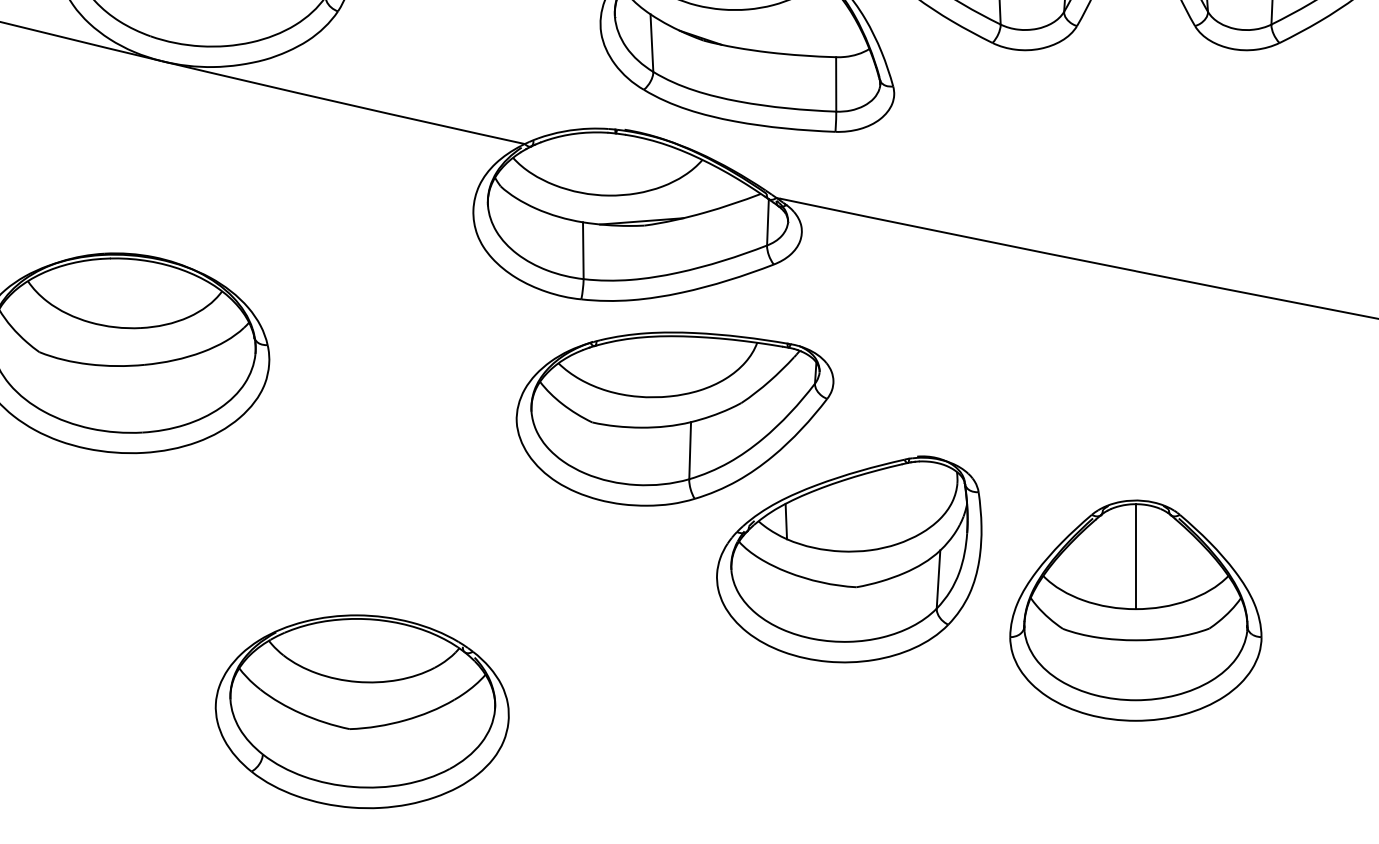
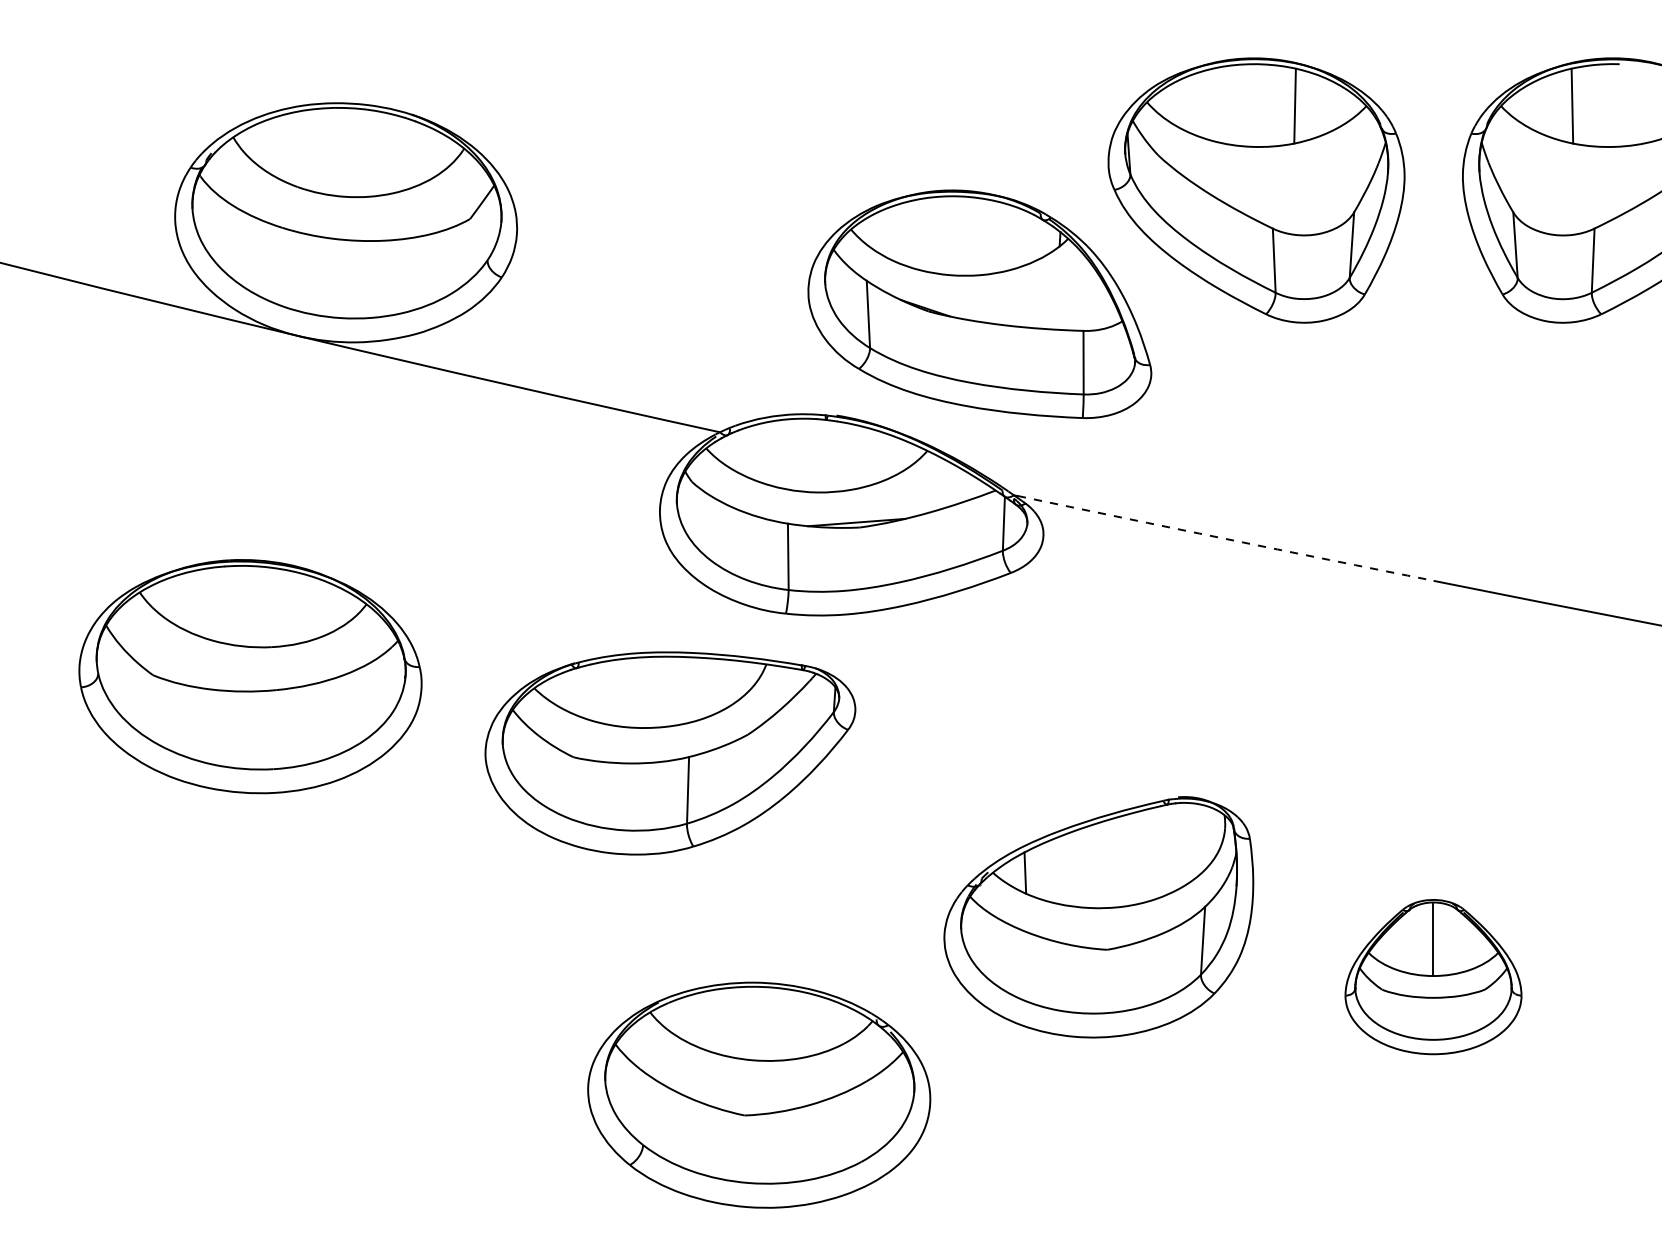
arc: (957, 235) -> (1225, 538), solid -> dashed
part: (675, 419) -> (670, 753), moved
part: (1135, 610) -> (1433, 976), size x0.6
part: (362, 711) -> (759, 1094), moved

